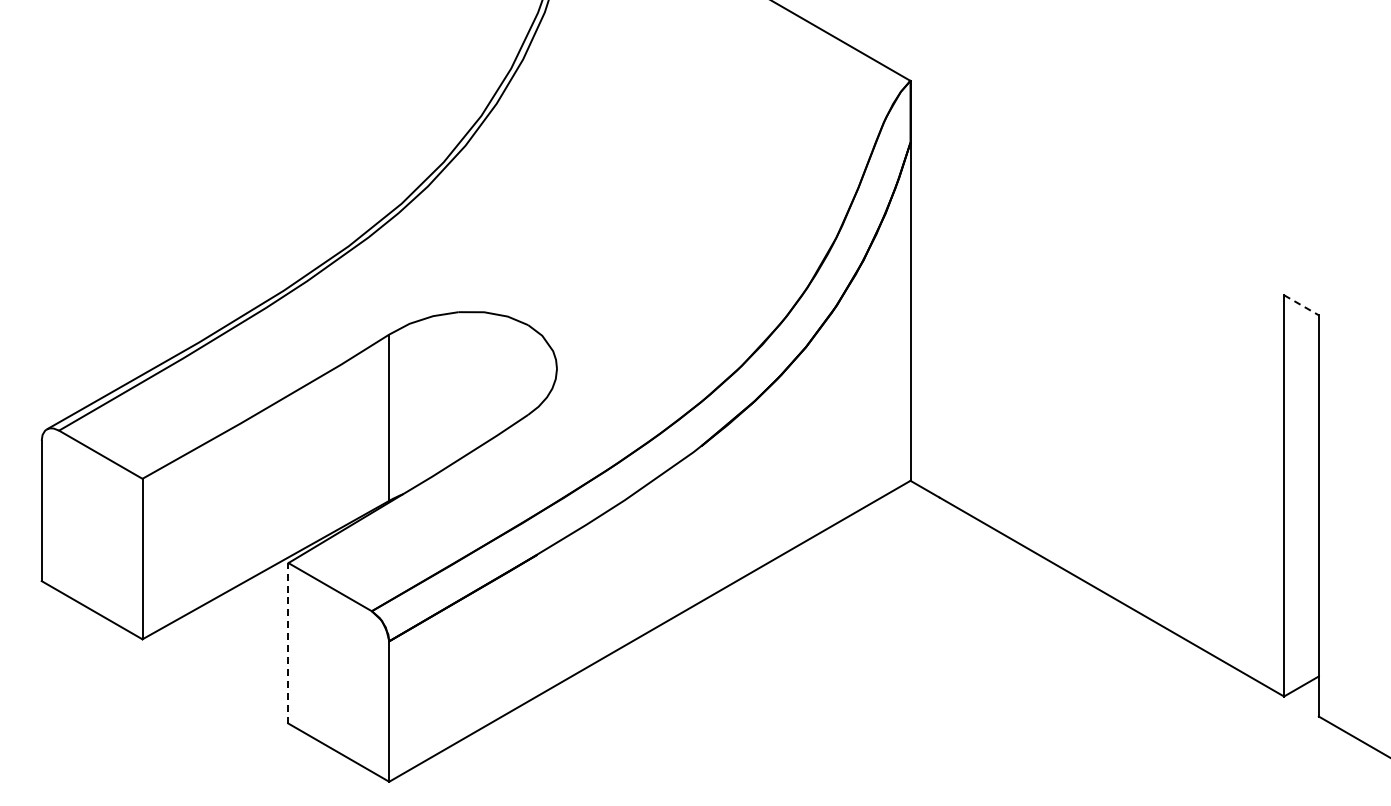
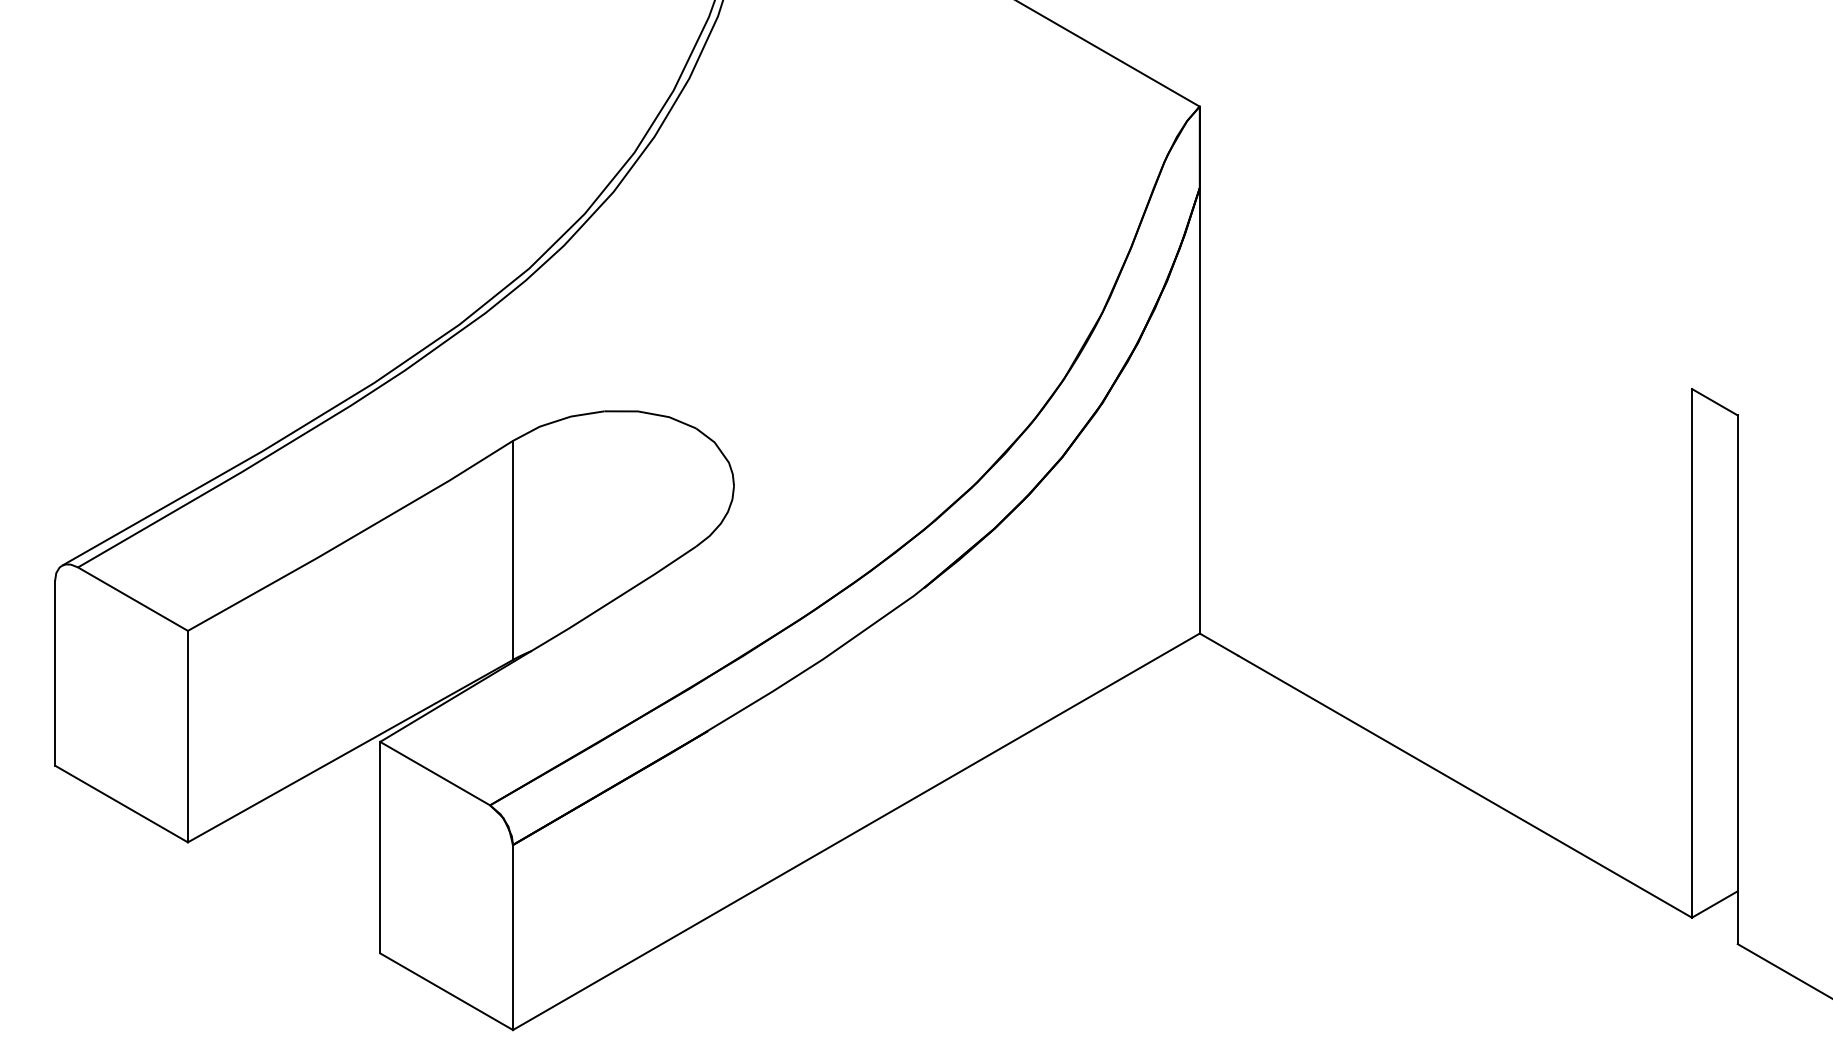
line: (1301, 305) -> (1714, 402), dashed -> solid
line: (288, 642) -> (380, 846), dashed -> solid

